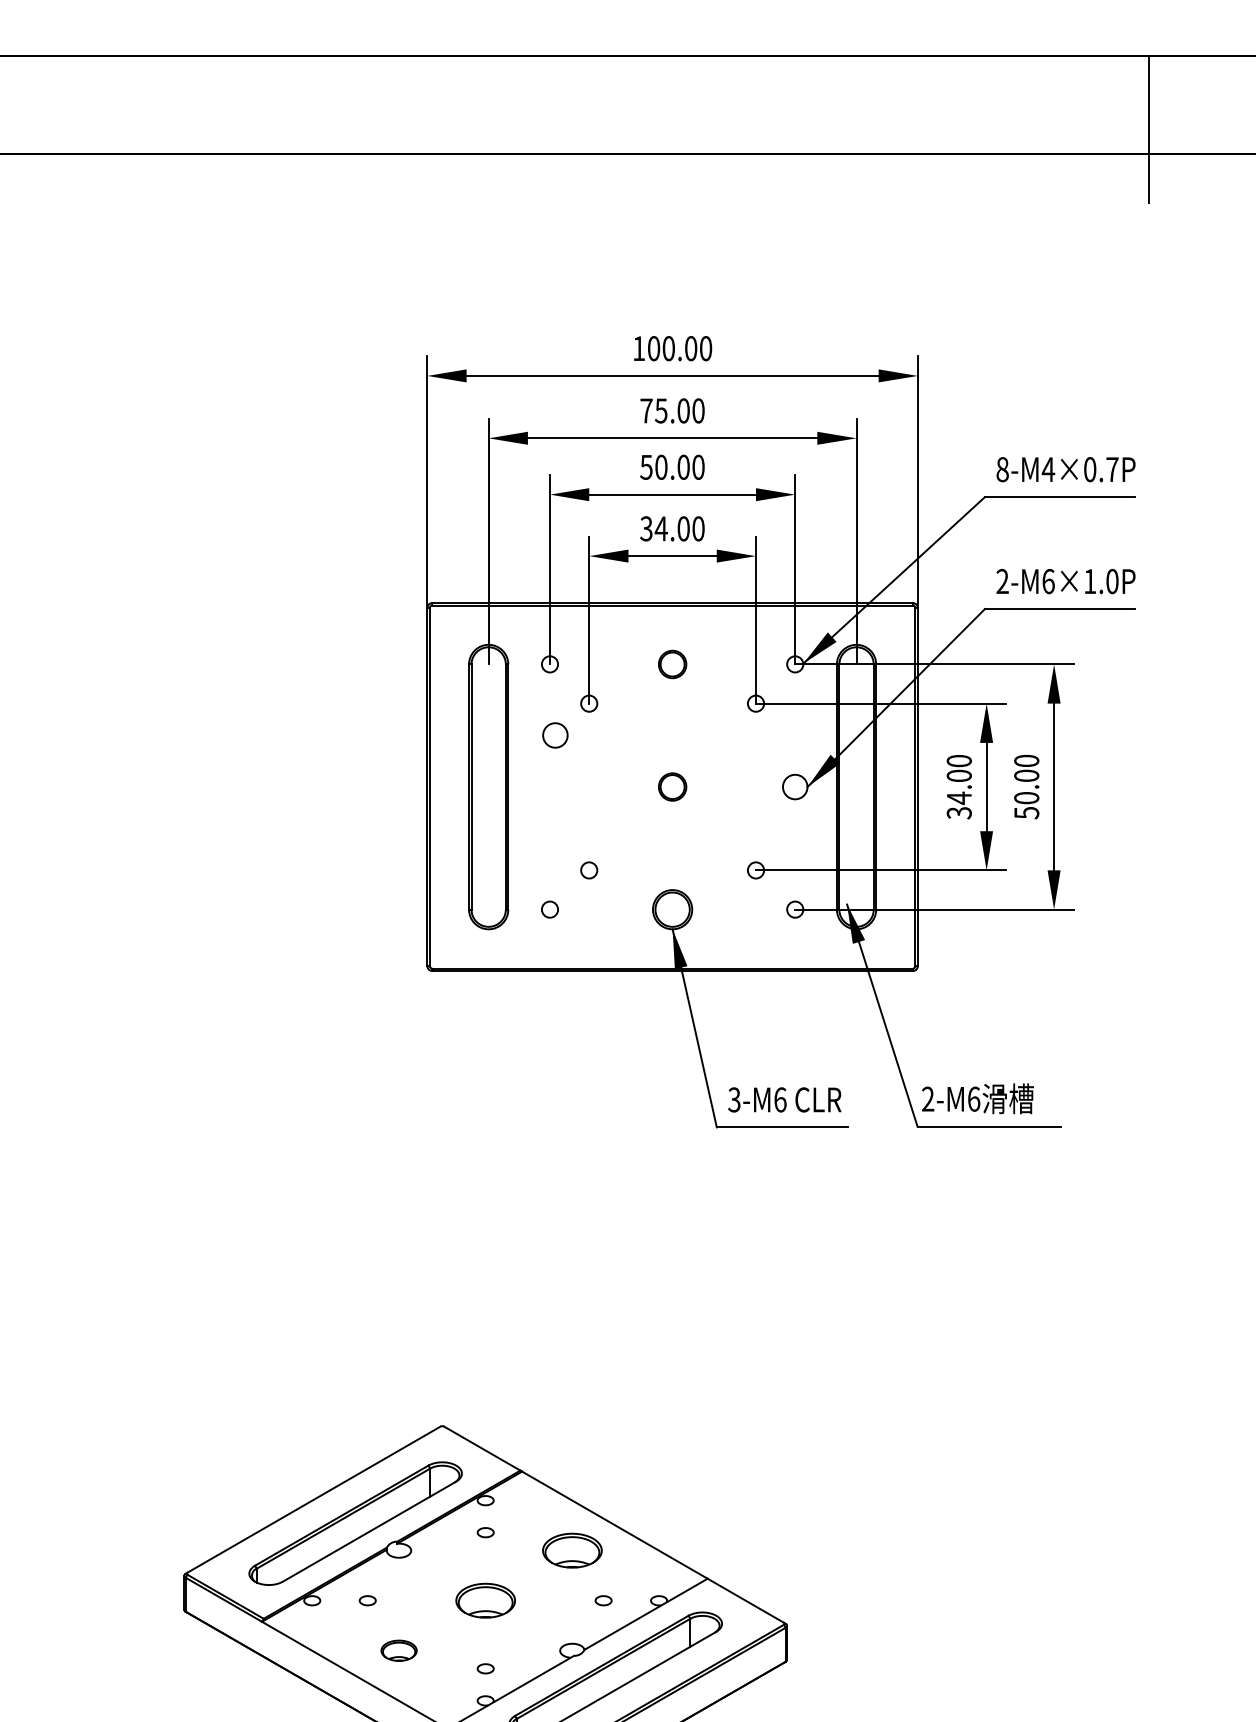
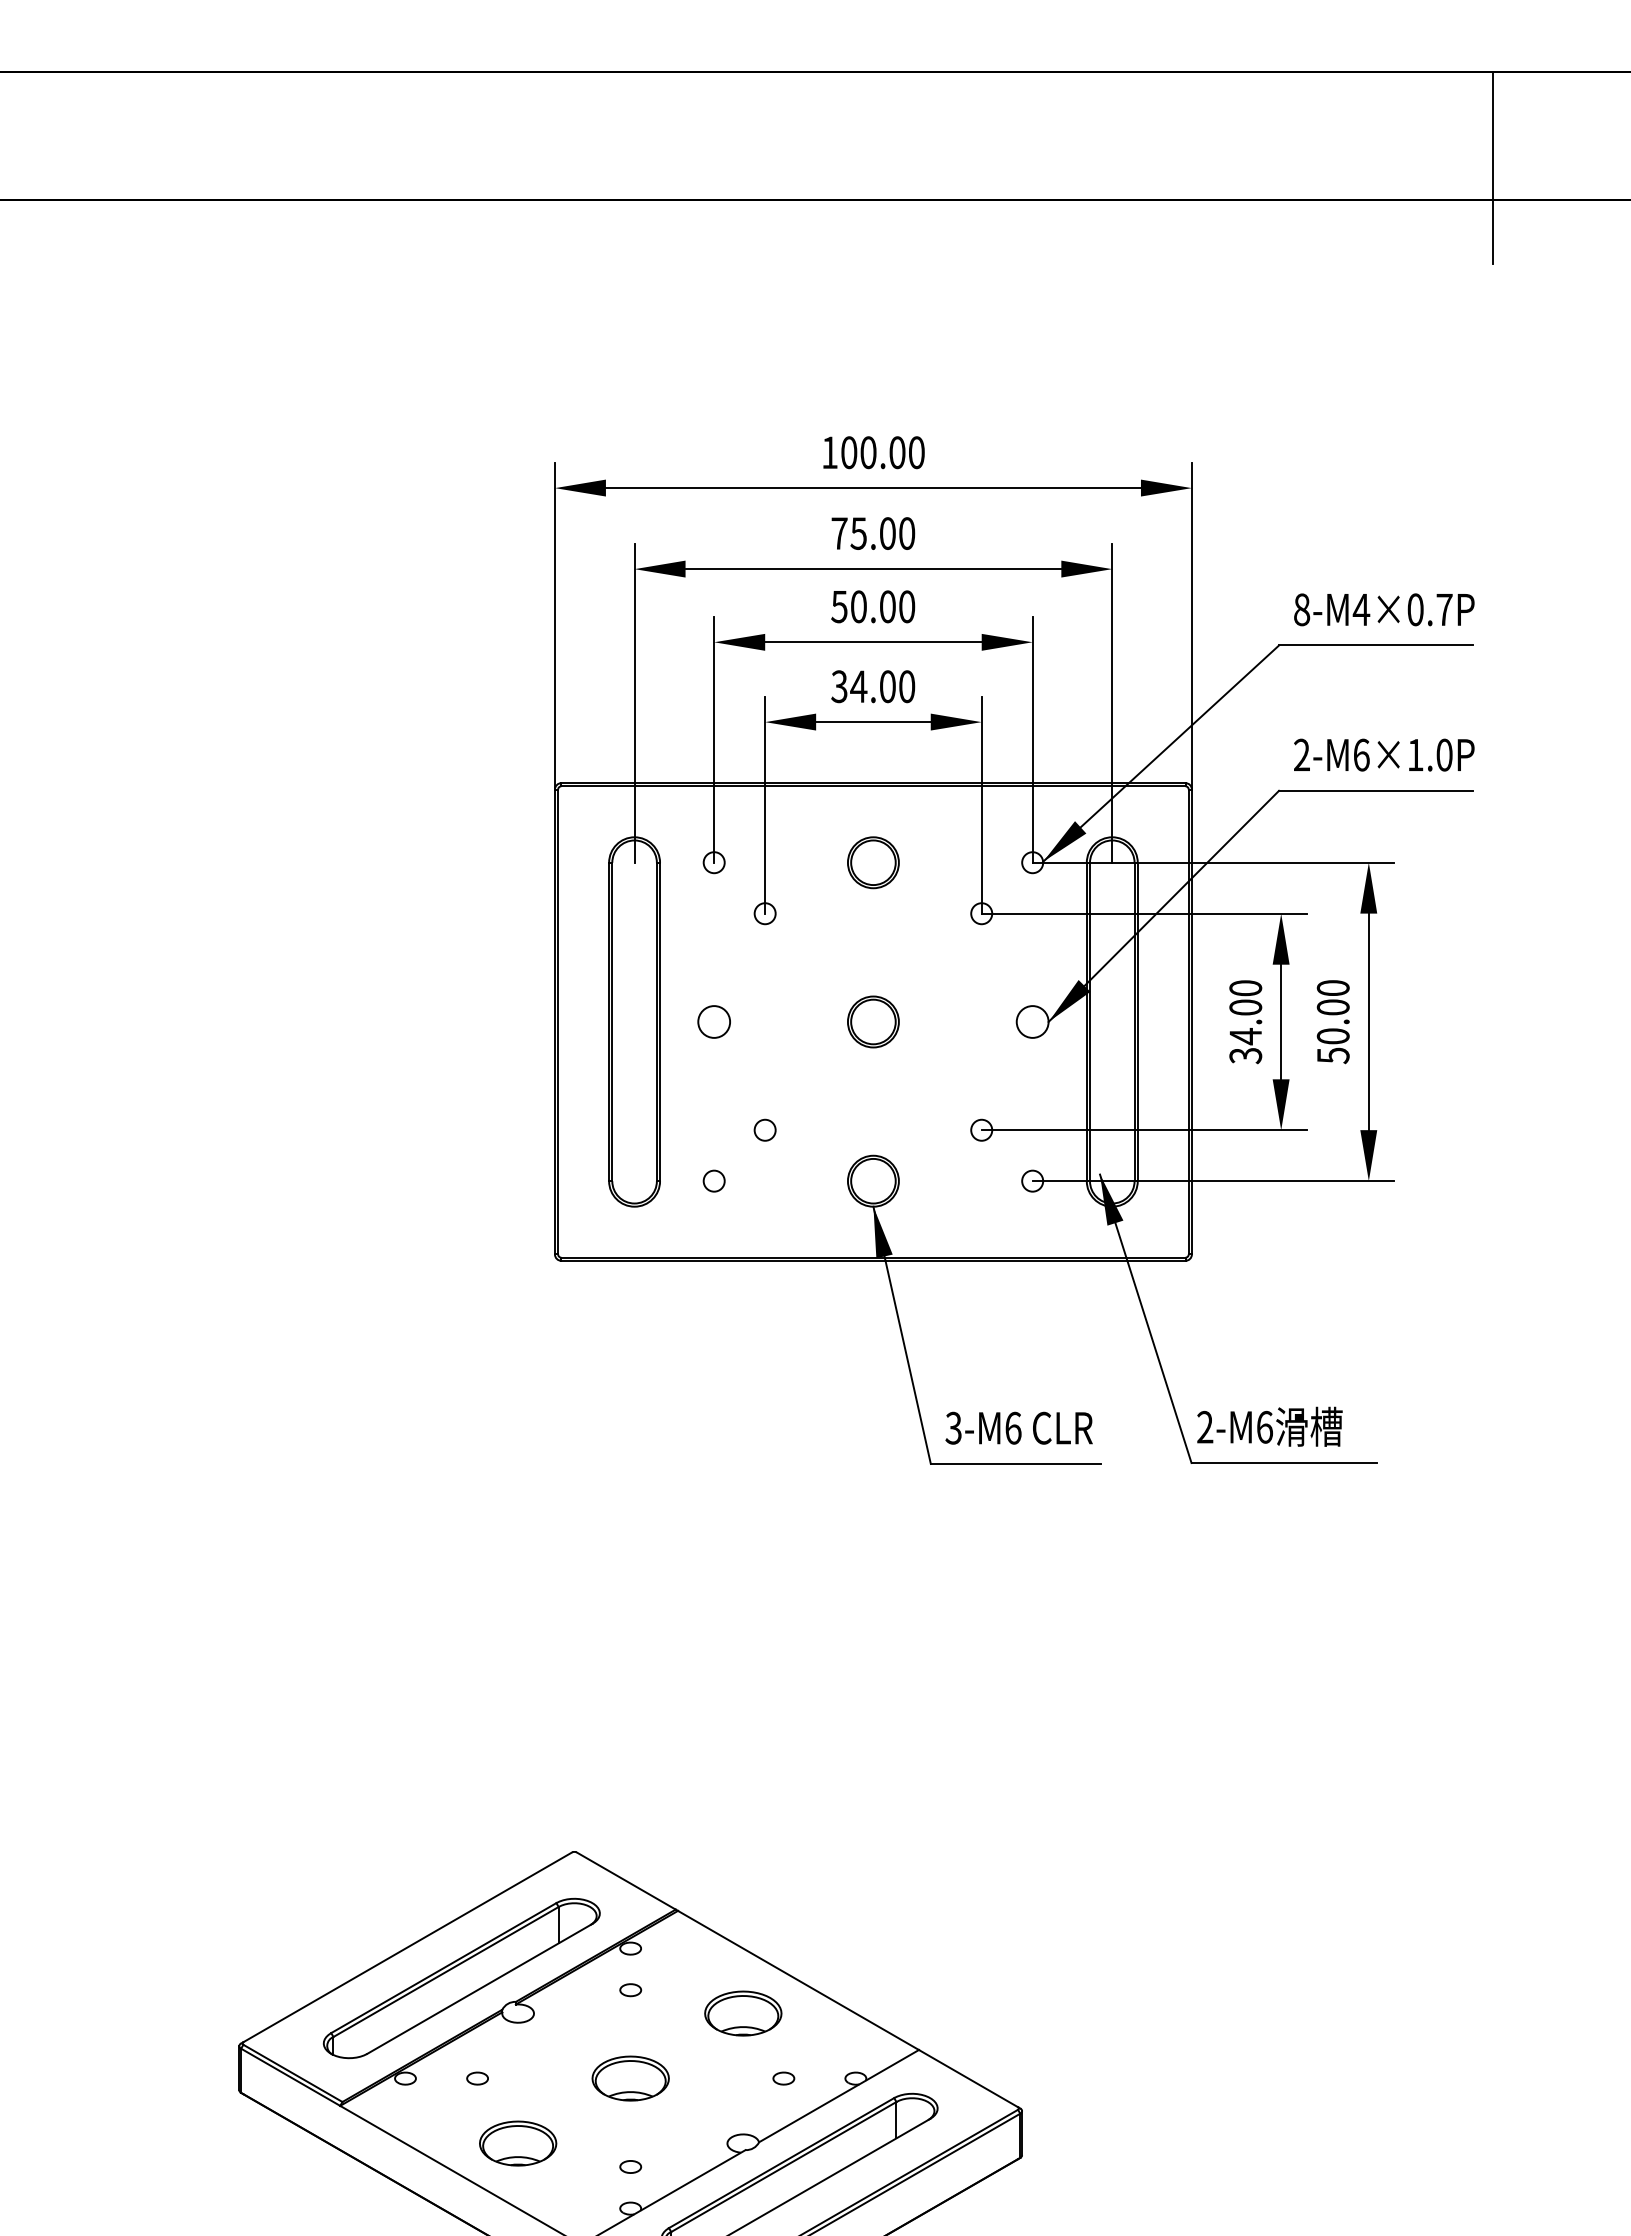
part: (672, 664) -> (873, 862), size x1.43
circle: (554, 735) -> (713, 1021), moved
part: (672, 786) -> (873, 1021), size x1.43
part: (399, 1650) -> (518, 2143), size x1.67

